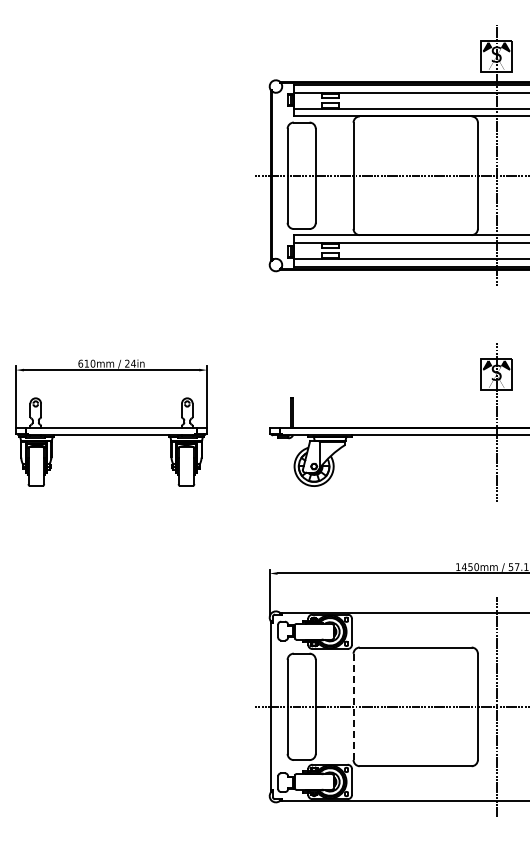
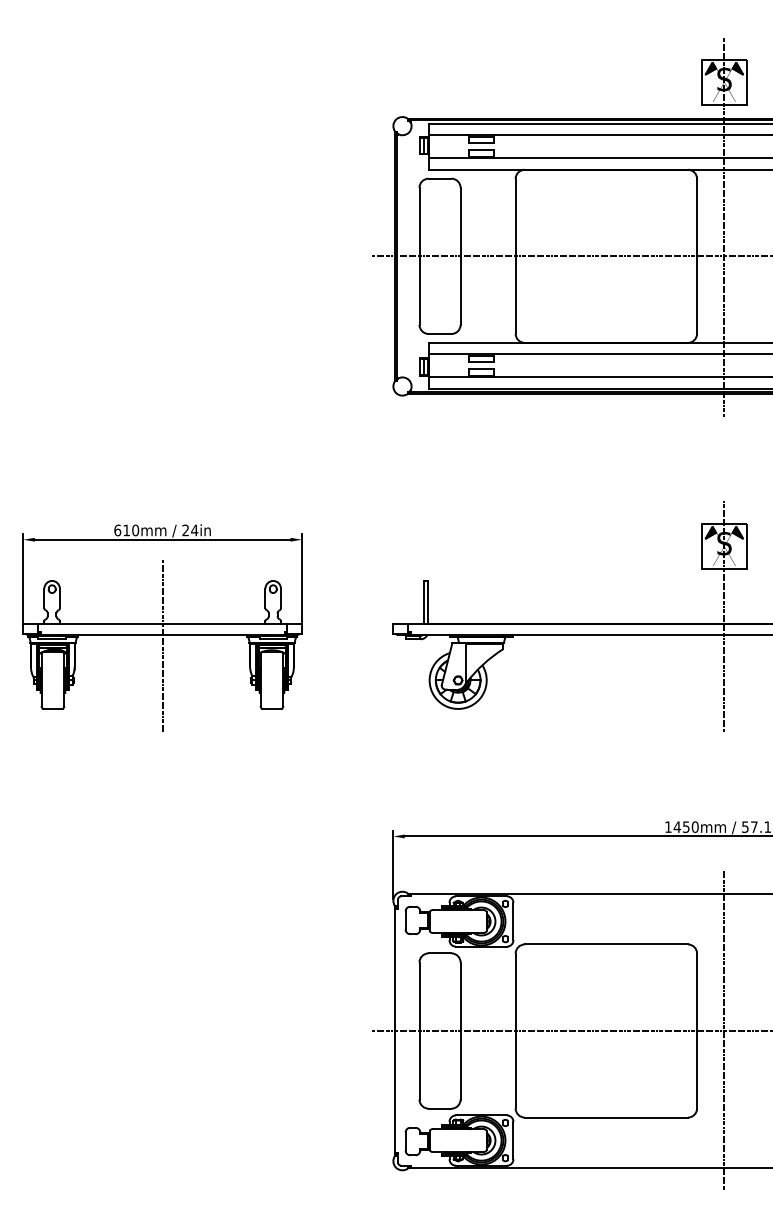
line: (111, 442) -> (162, 645), added
line: (353, 707) -> (515, 1031), dashed -> solid

